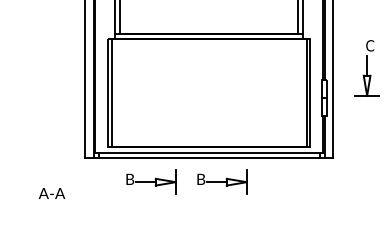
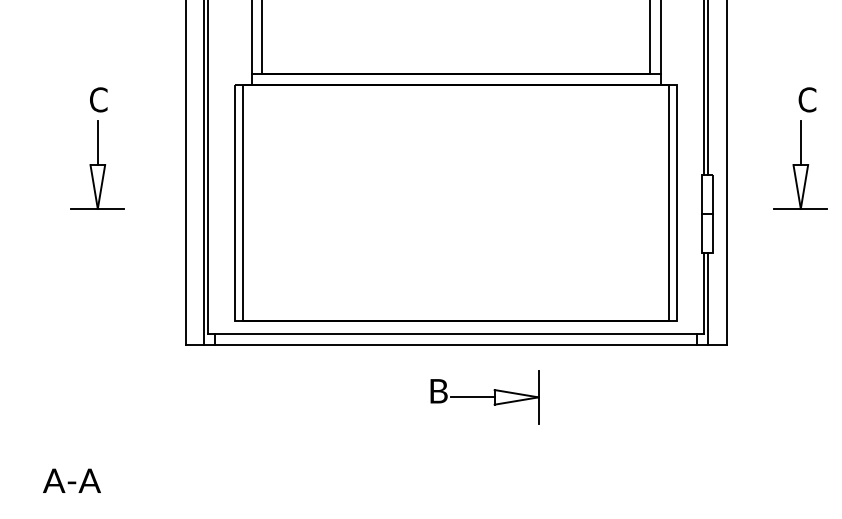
part: (44, 68) -> (97, 149), added
part: (151, 181) -> (330, 395), removed
text: (51, 193) -> (70, 480), moved

